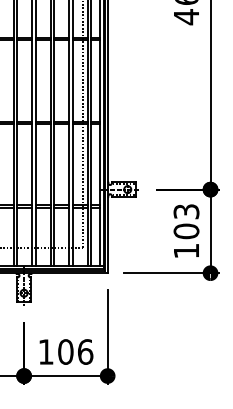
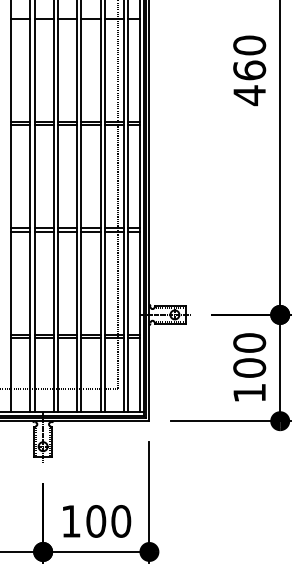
text: (186, 211) -> (249, 342), 103 -> 100
text: (85, 352) -> (121, 521), 106 -> 100

